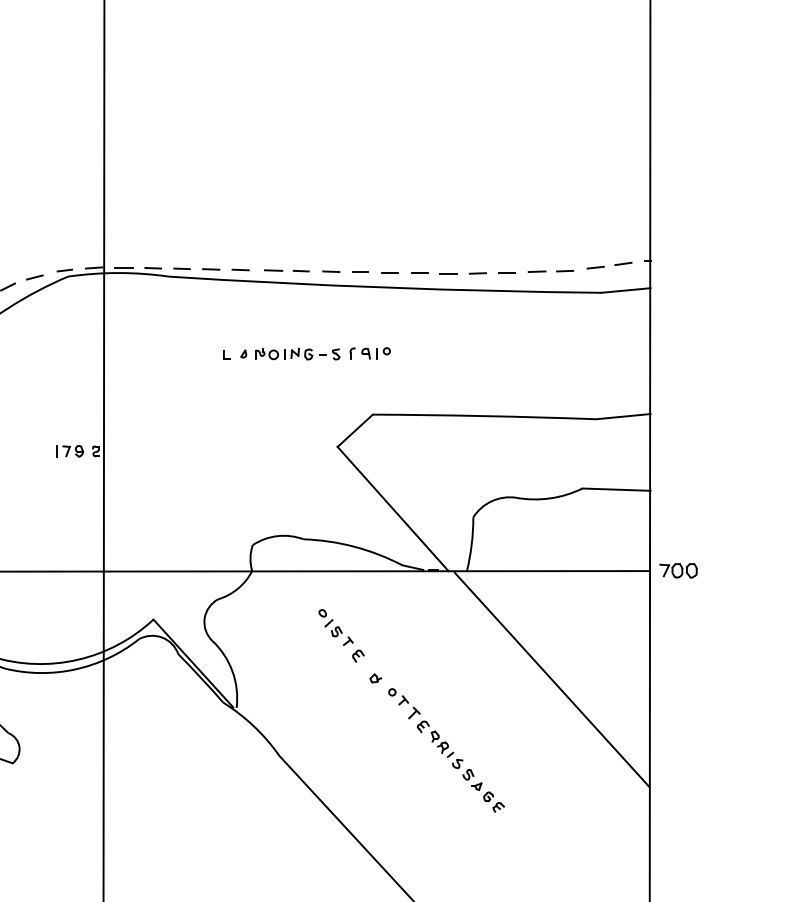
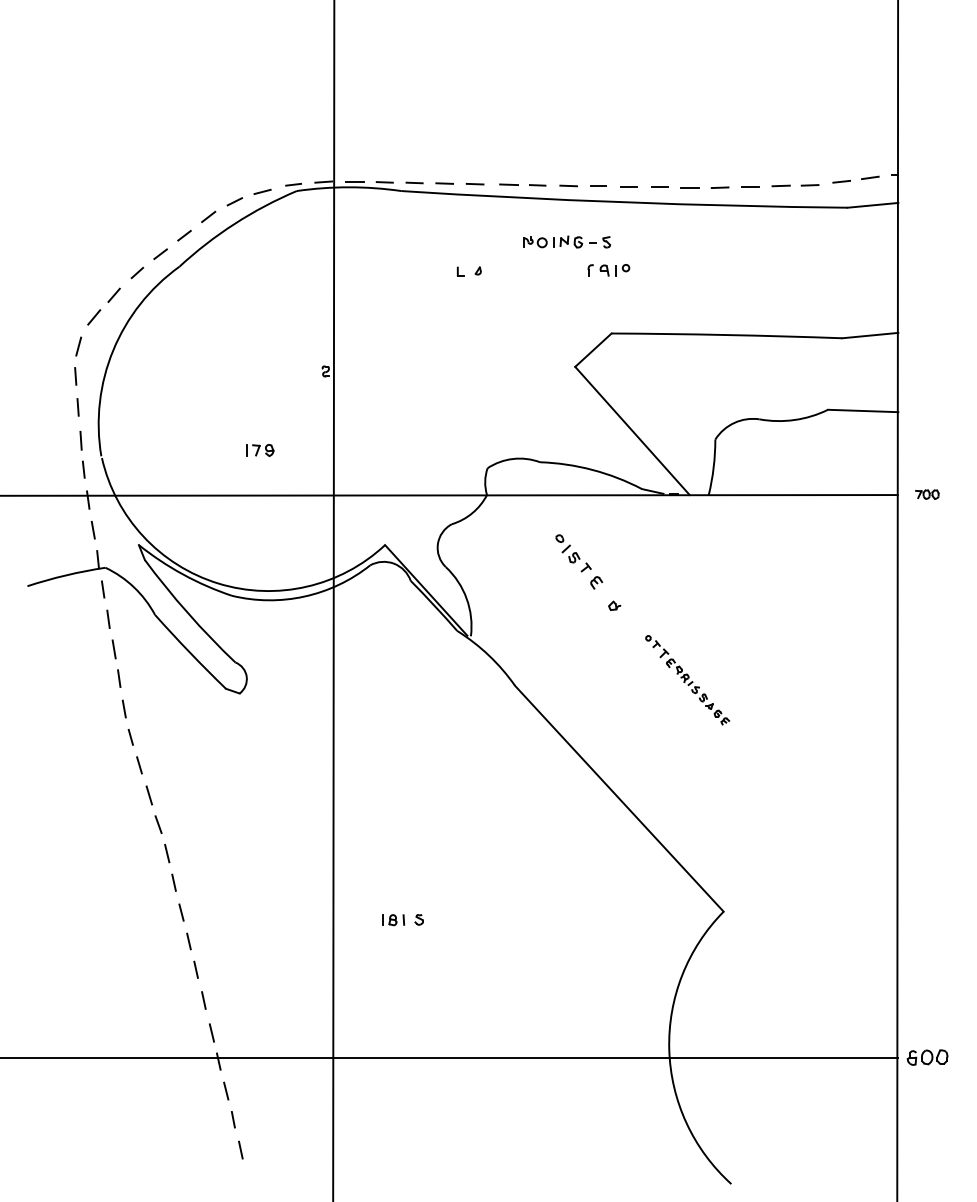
part: (298, 353) -> (567, 241), moved
part: (70, 451) -> (260, 450), moved
part: (678, 570) -> (927, 494), size x0.6
line: (551, 679) -> (796, 606), removed
part: (446, 750) -> (687, 680), size x0.7

